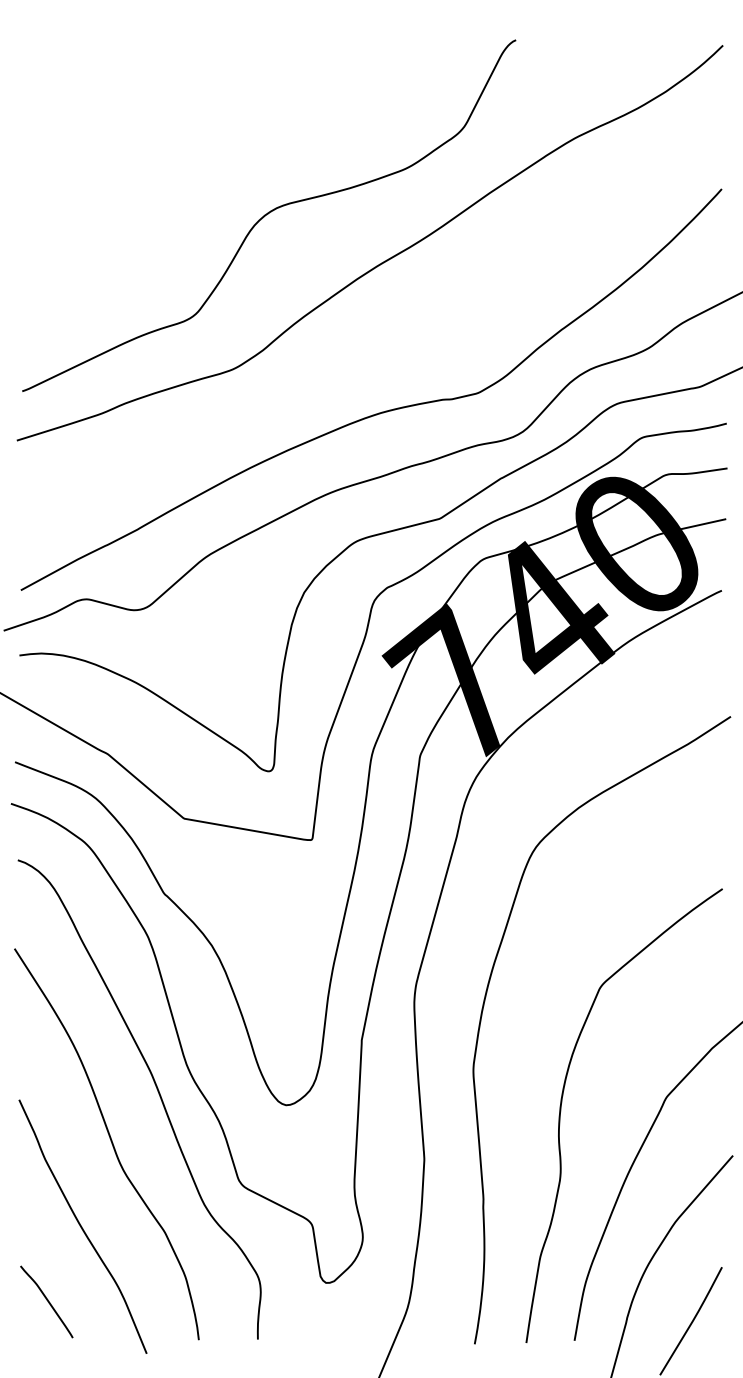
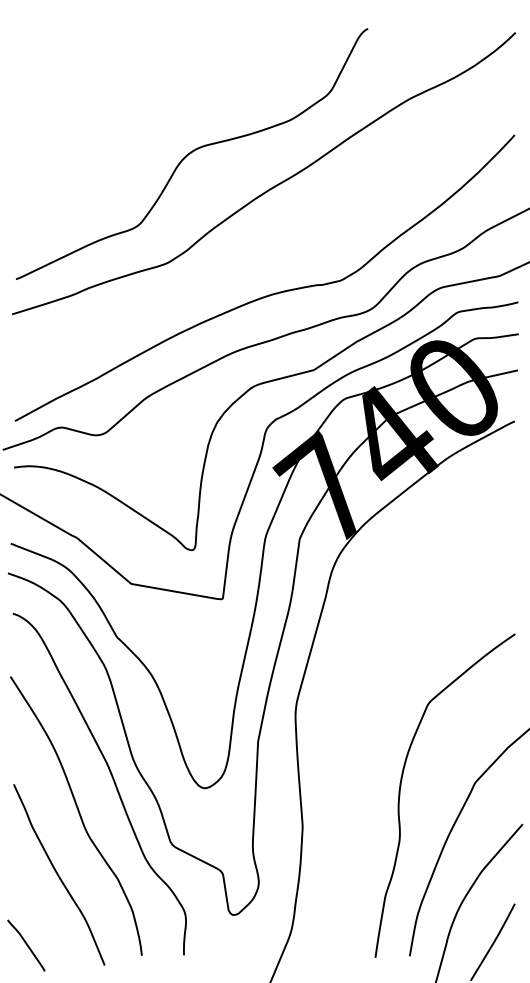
curve: (484, 1006) -> (345, 717), removed
curve: (46, 1300) -> (26, 944), moved

